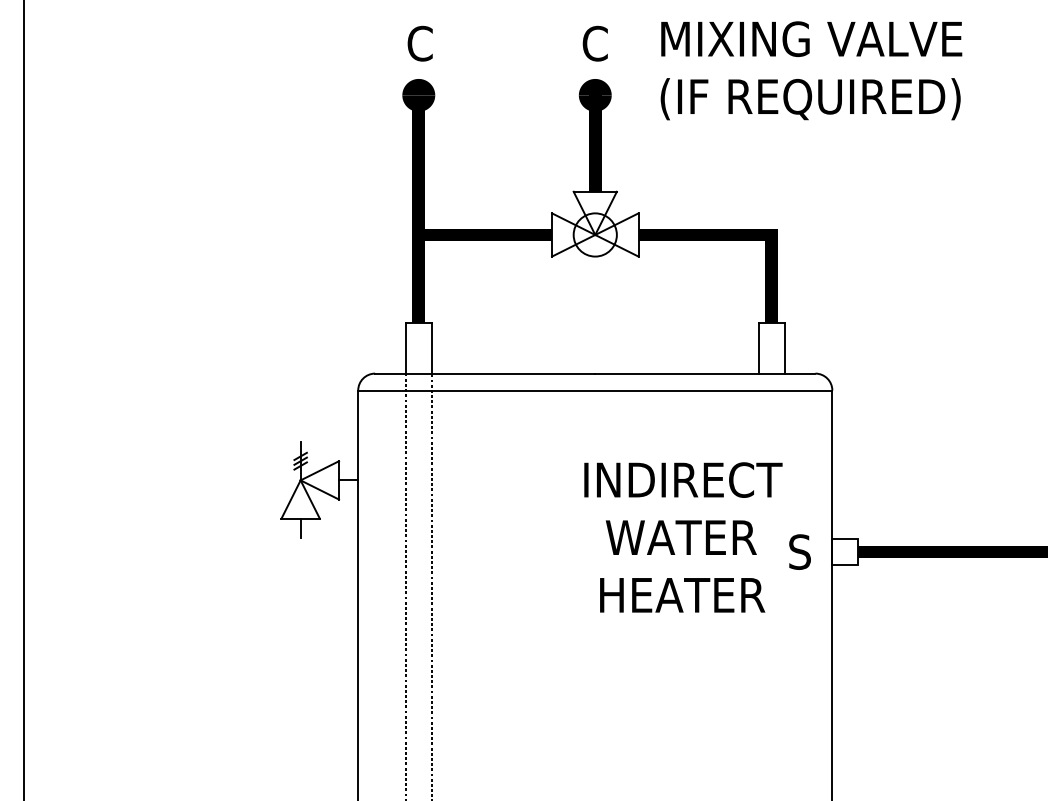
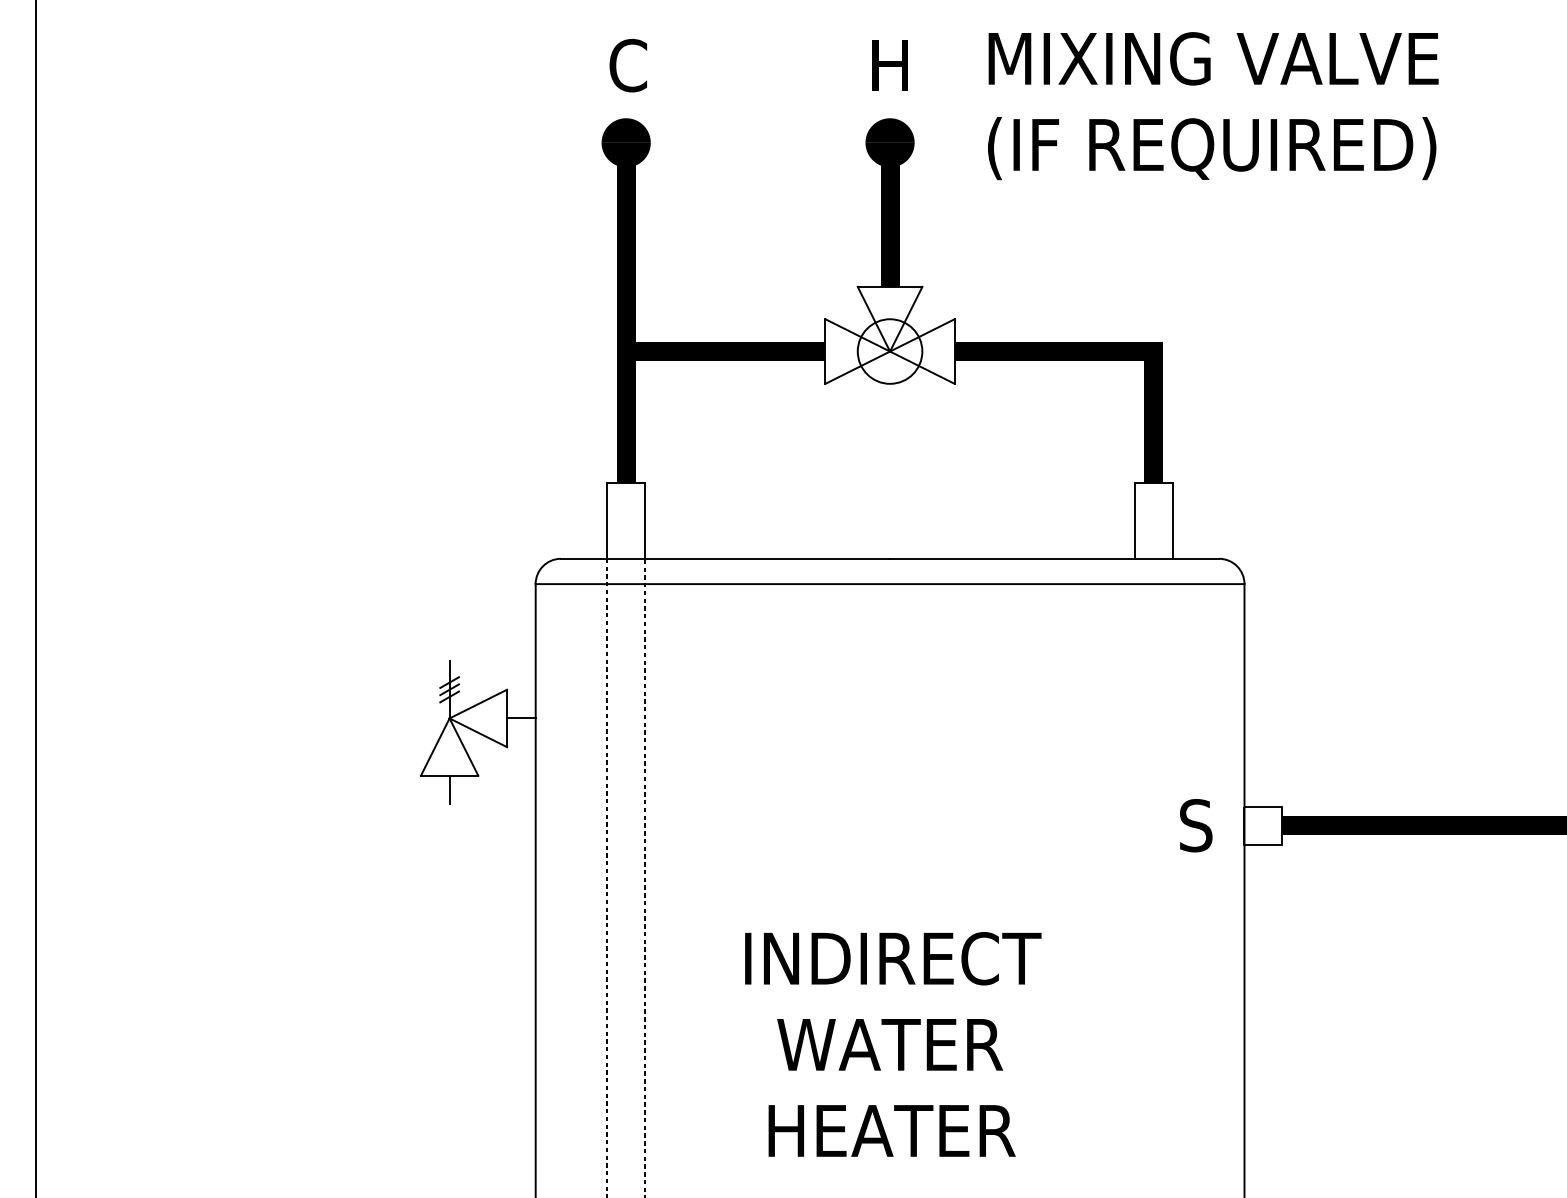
text: (594, 43) -> (888, 65), C -> H
text: (683, 537) -> (893, 1044), moved

